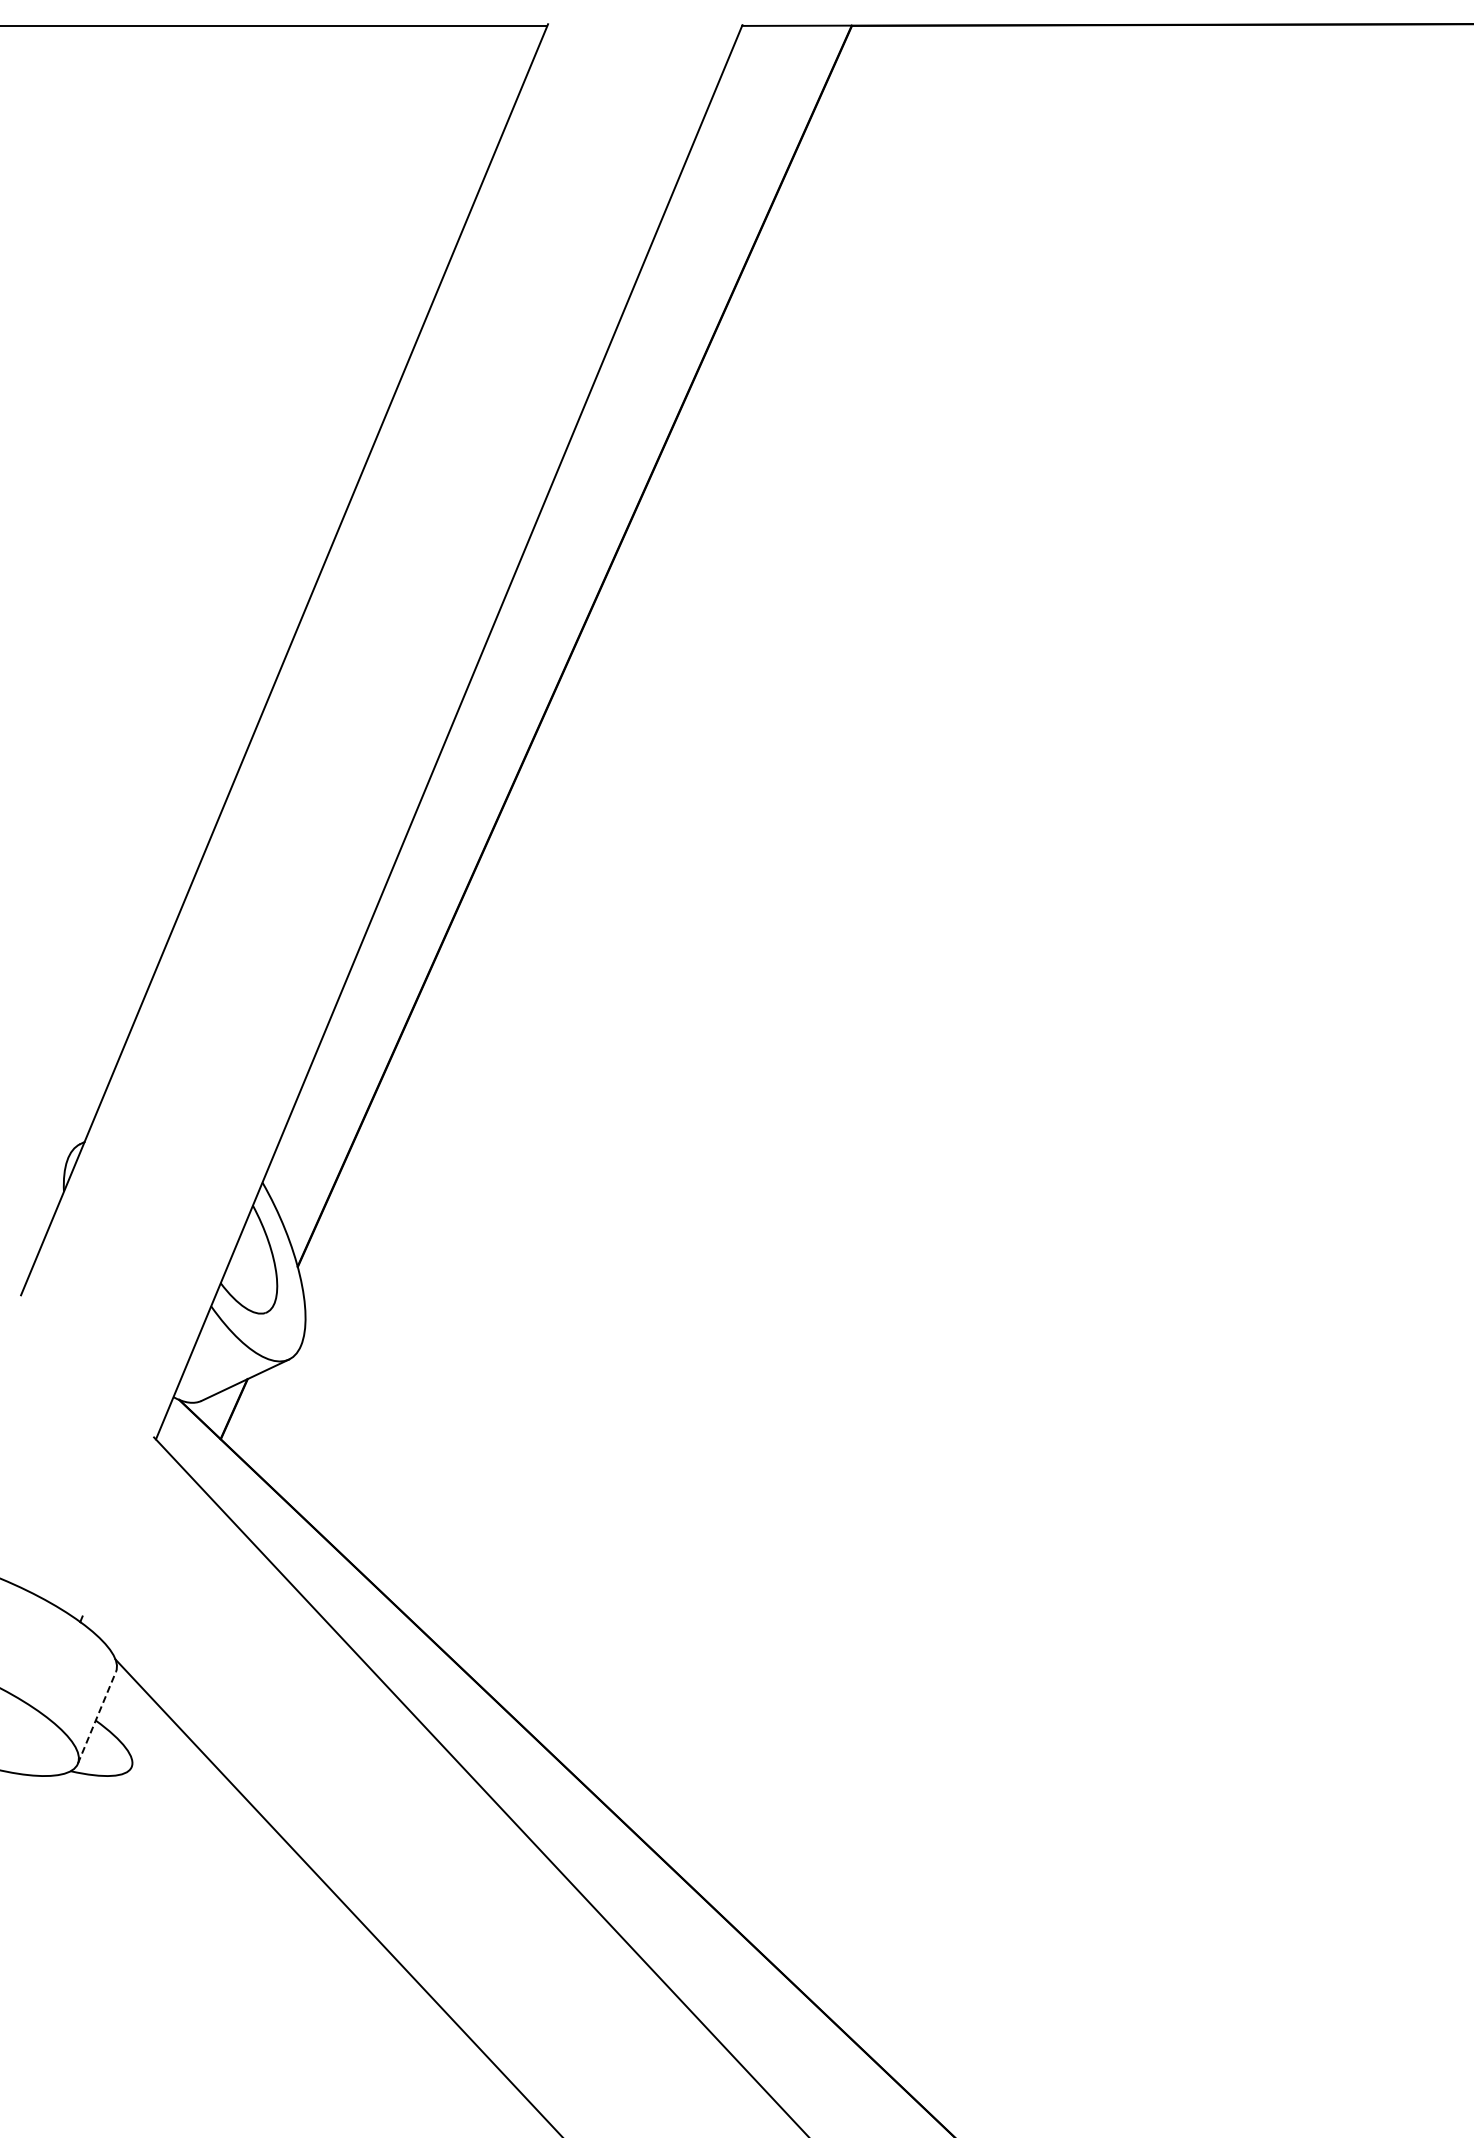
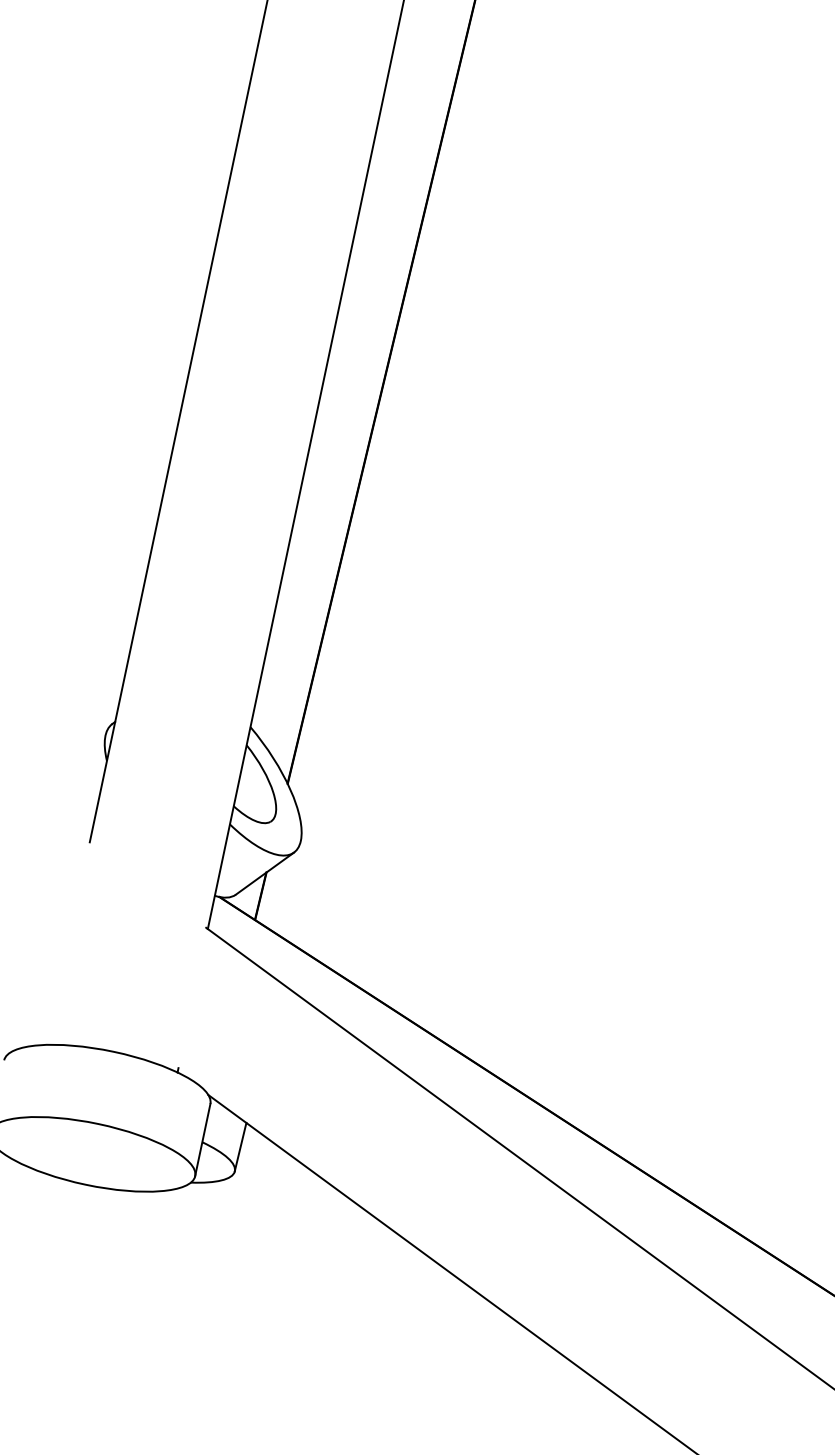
line: (96, 1717) -> (202, 1139), dashed -> solid
line: (144, 1736) -> (240, 1147), added

